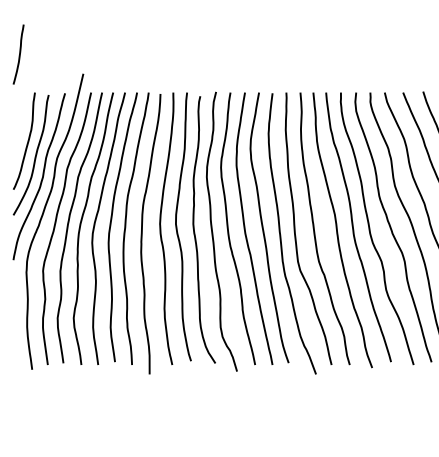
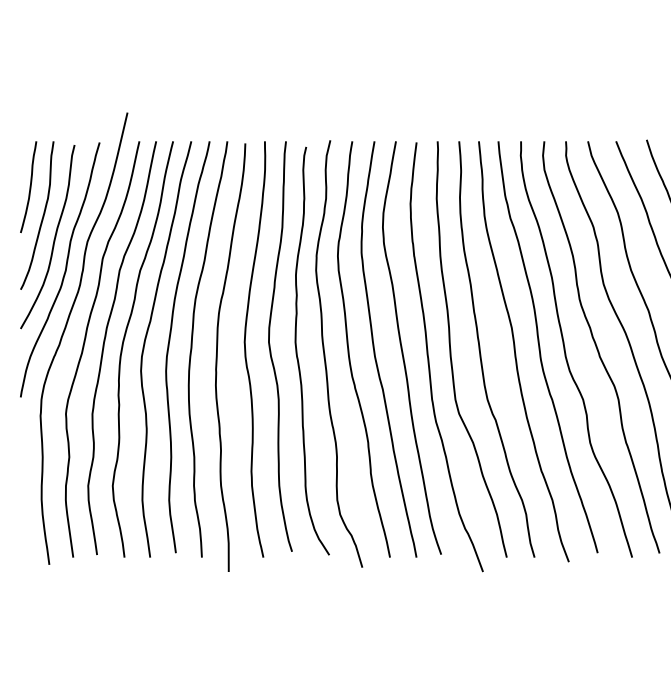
curve: (19, 54) -> (29, 187), moved

